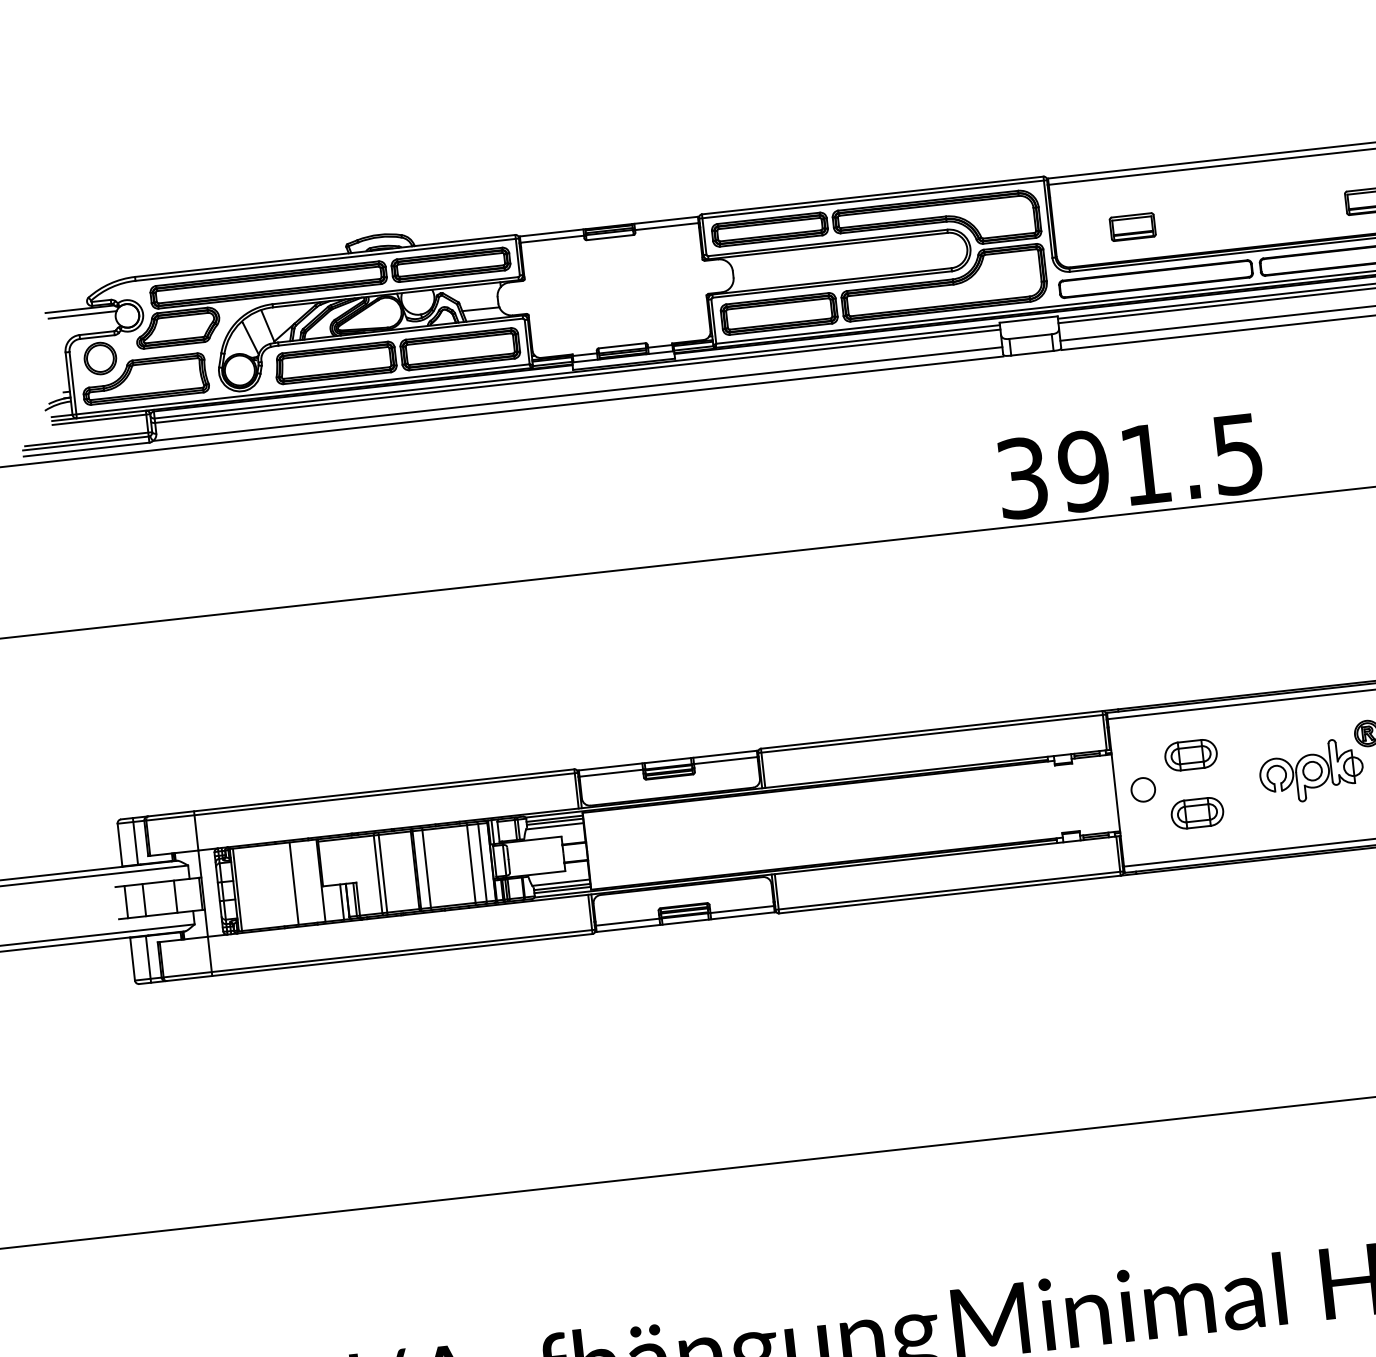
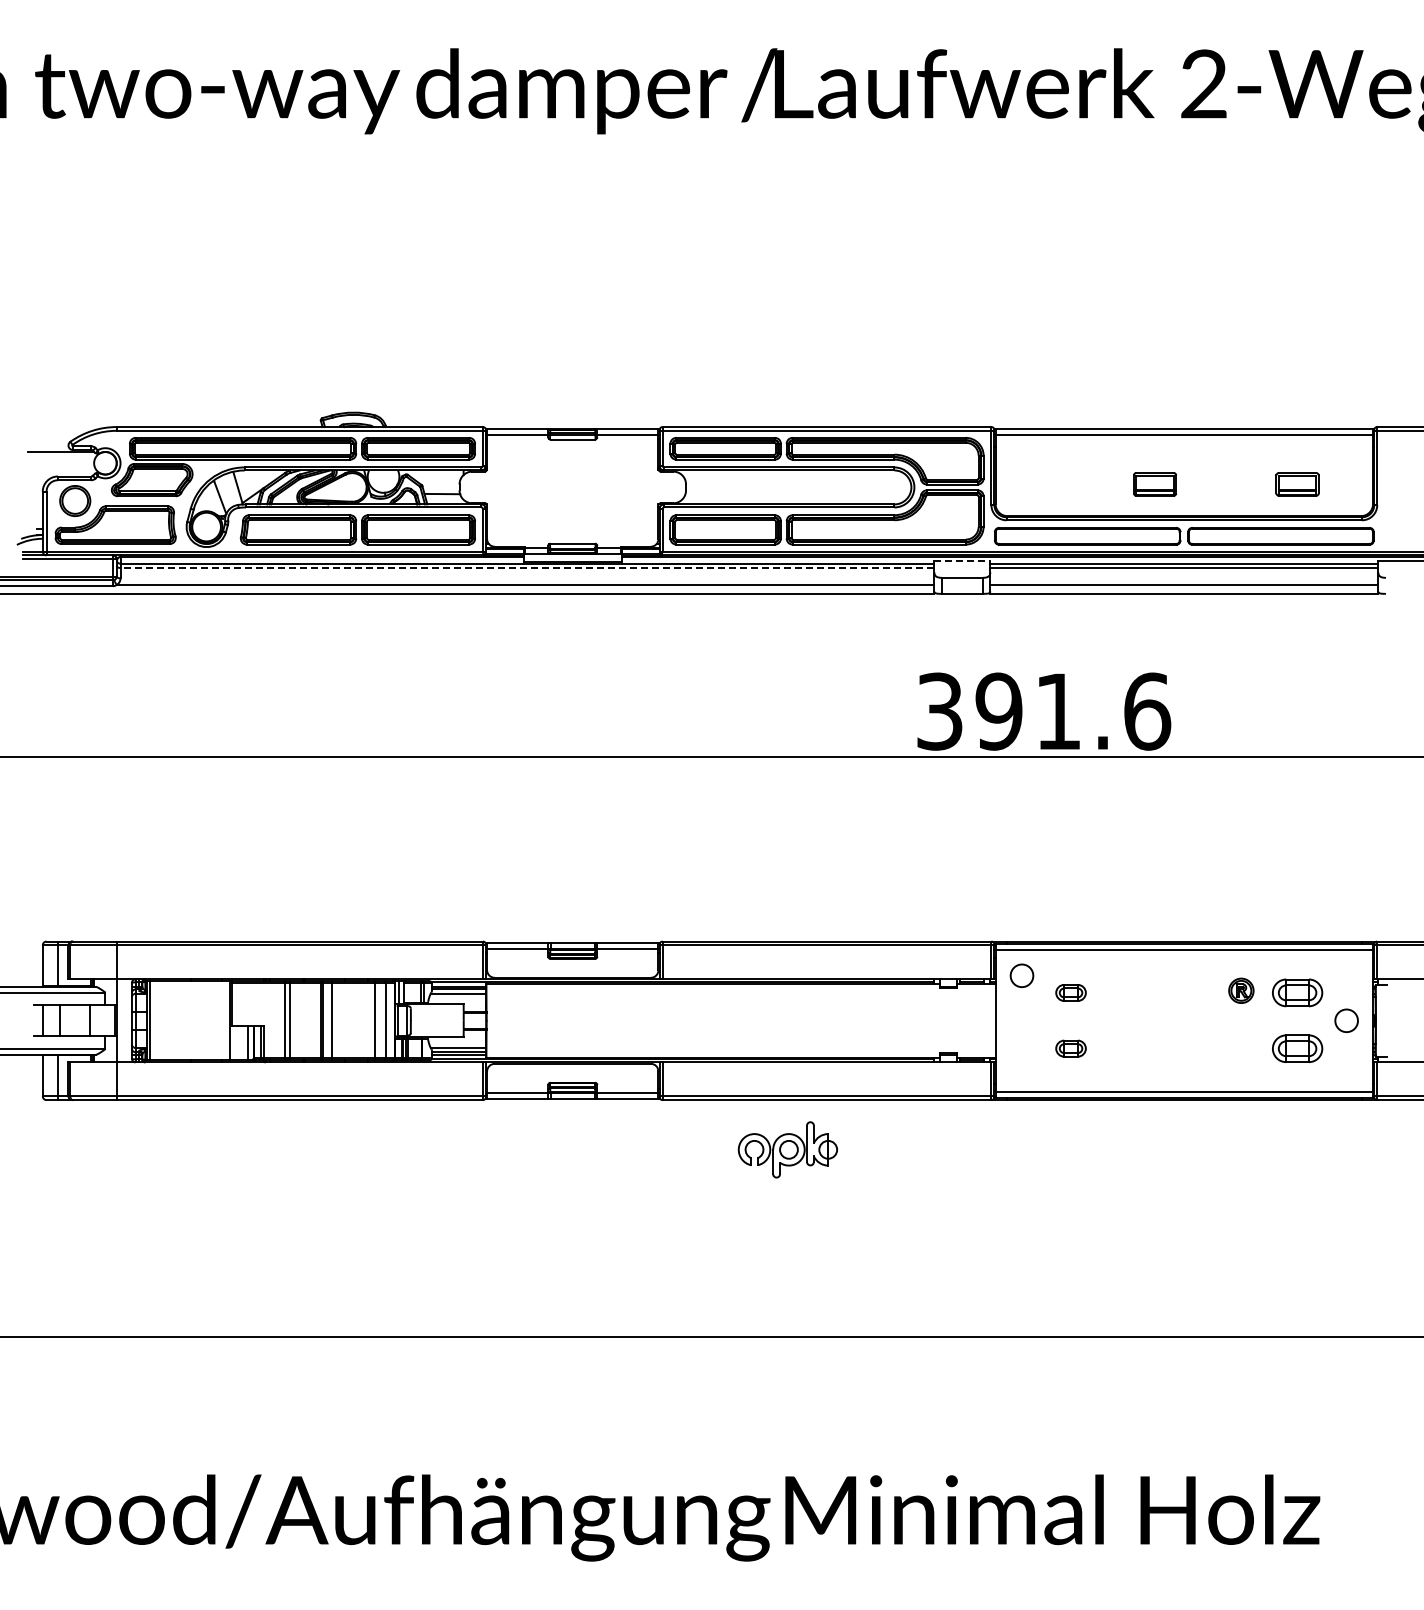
part: (1132, 227) -> (1154, 484), moved
line: (82, 314) -> (62, 457), removed
line: (1028, 319) -> (962, 561), solid -> dashed
line: (577, 376) -> (527, 568), solid -> dashed
text: (1238, 454) -> (1147, 711), 391.5 -> 391.6
part: (1190, 754) -> (1070, 992), size x0.6
part: (1311, 771) -> (787, 1149), moved
circle: (1142, 789) -> (1021, 975), moved
part: (1196, 813) -> (1070, 1048), size x0.6
line: (294, 883) -> (204, 1020), removed

